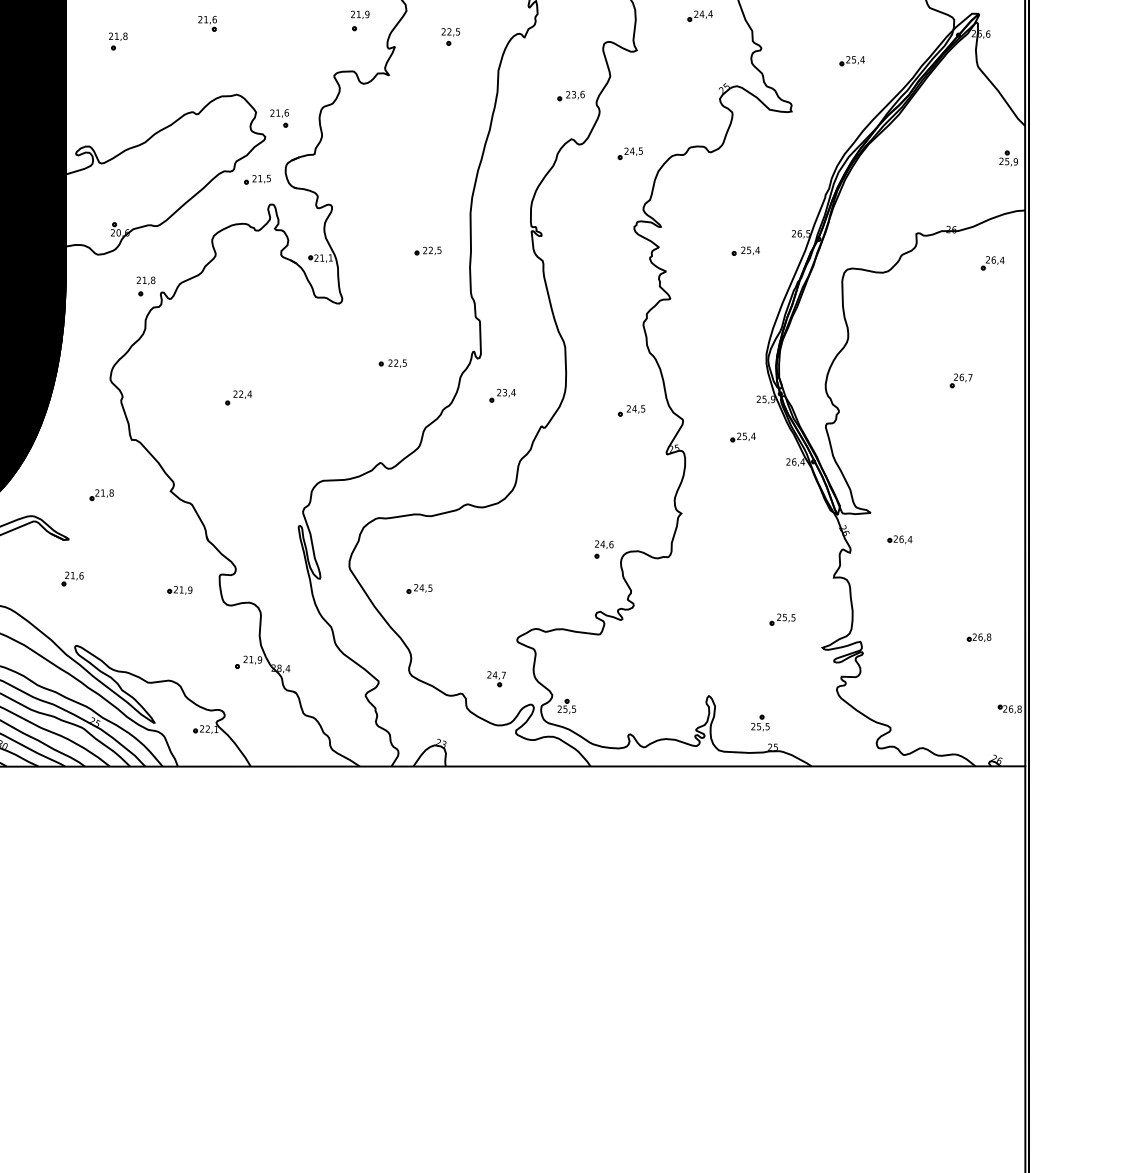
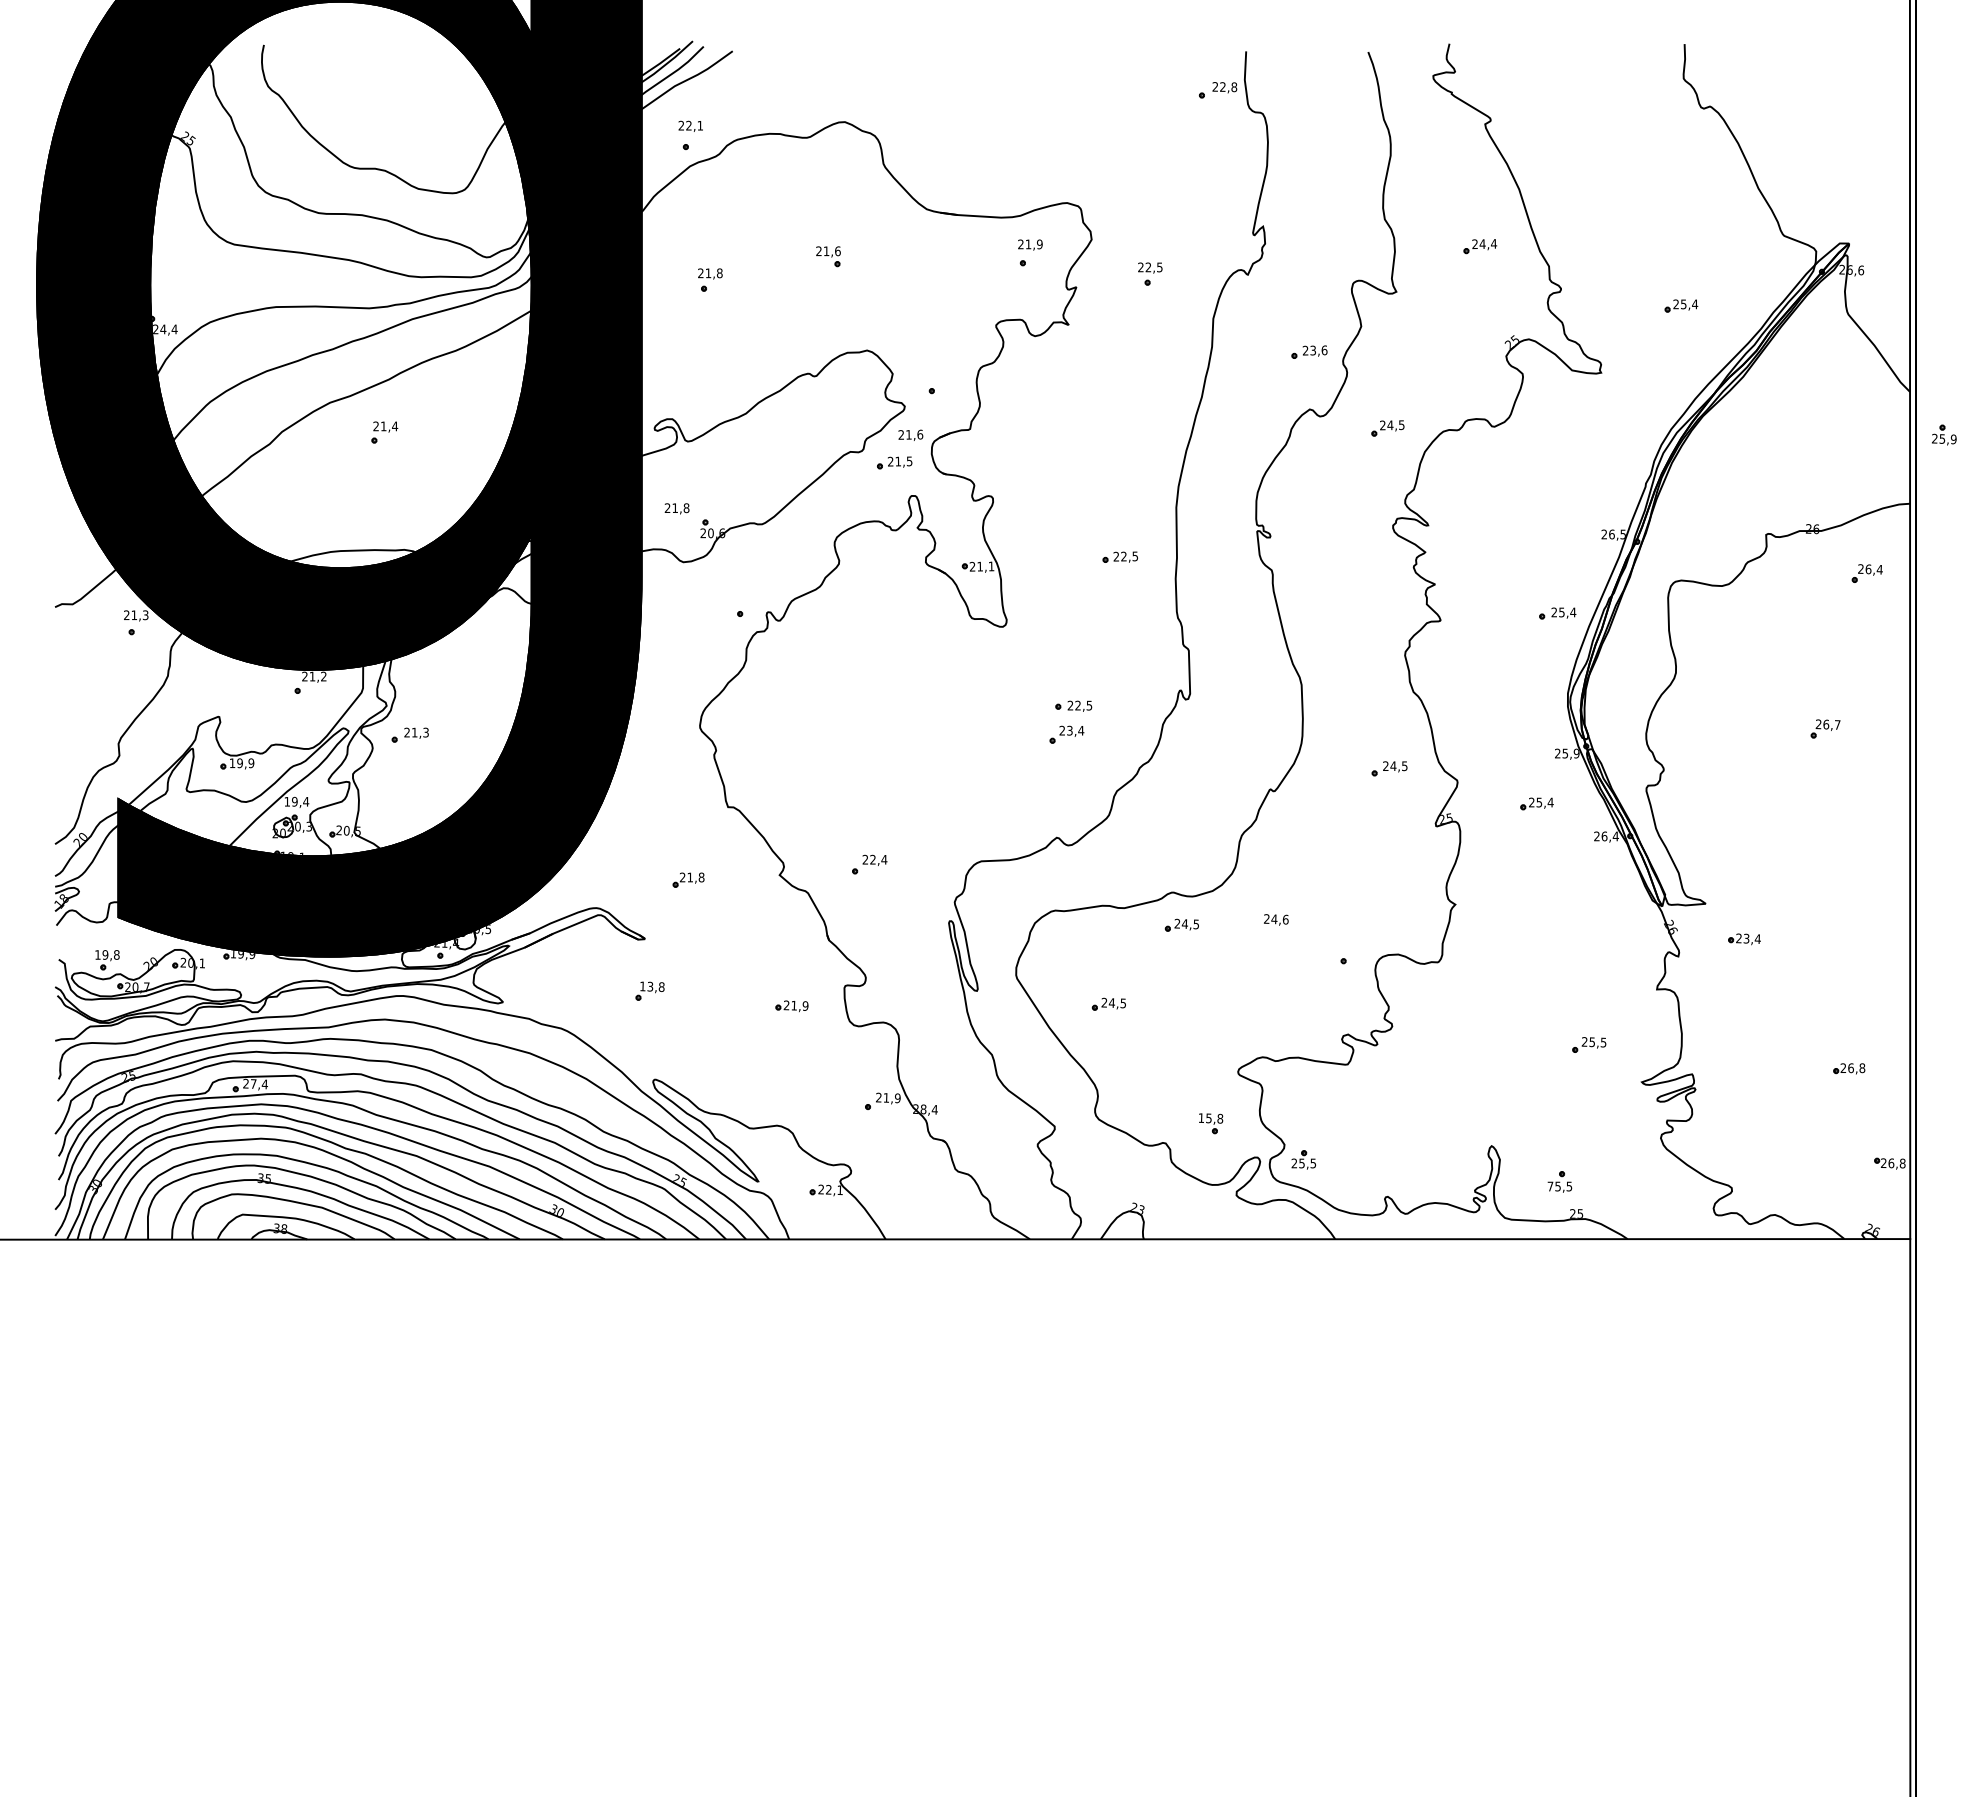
text: (279, 112) -> (910, 434), moved
part: (1008, 158) -> (1944, 434), moved
part: (745, 251) -> (1557, 613), moved
text: (145, 280) -> (676, 508), moved
part: (502, 395) -> (1066, 734), moved
part: (238, 397) -> (869, 864), moved
part: (474, 528) -> (1181, 924), added
text: (901, 539) -> (1746, 938), 26,4 -> 23,4
text: (604, 544) -> (1276, 919), moved
text: (73, 575) -> (651, 986), 21,6 -> 13,8
text: (496, 675) -> (1210, 1118), 24,7 -> 15,8
text: (753, 726) -> (1550, 1186), 25,5 -> 75,5

